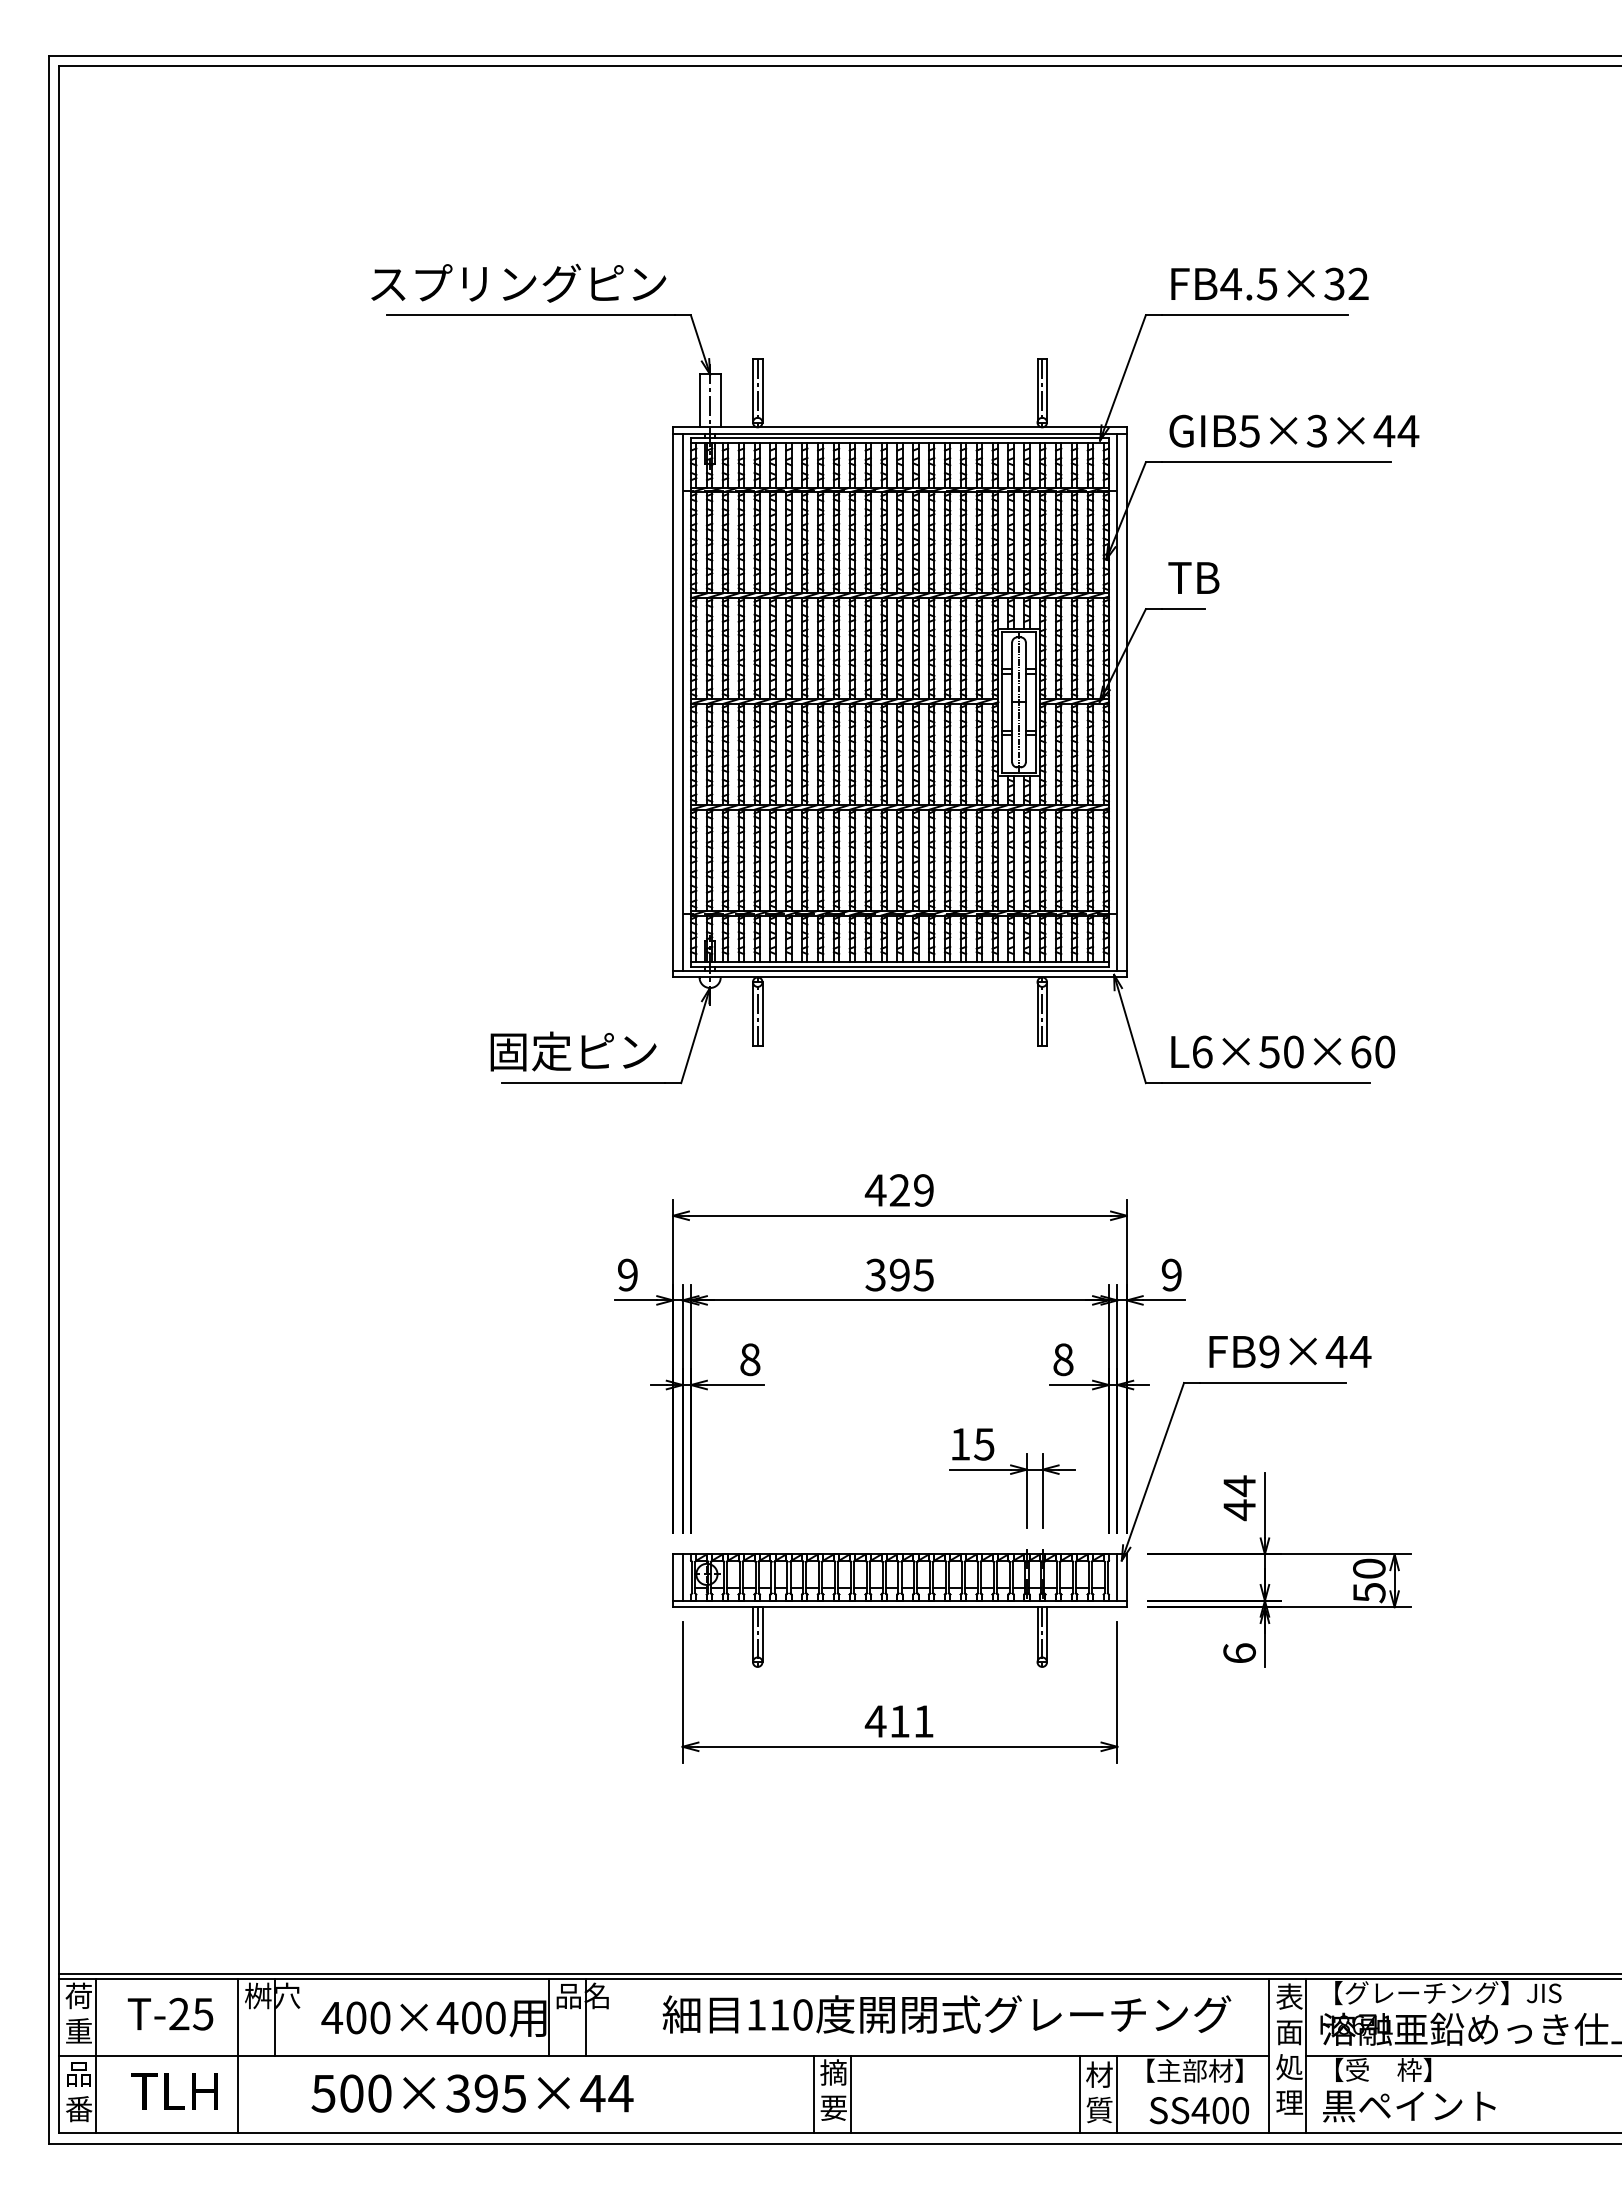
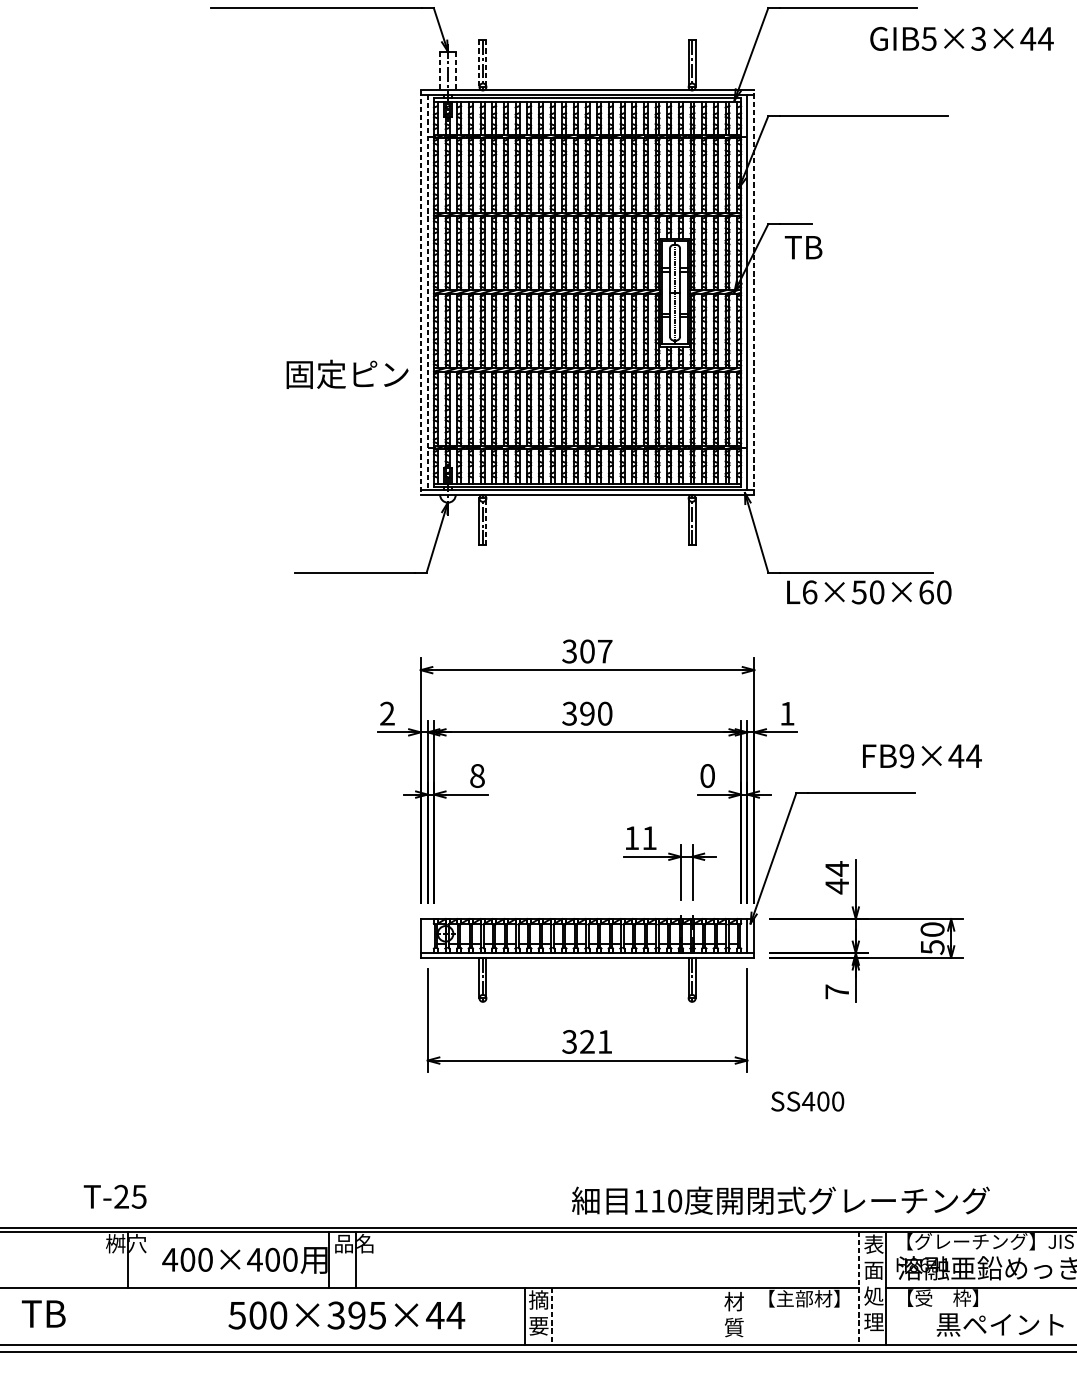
line: (752, 390) -> (479, 63), solid -> dashed
line: (762, 390) -> (486, 63), solid -> dashed
line: (699, 401) -> (440, 71), solid -> dashed
line: (720, 401) -> (455, 71), solid -> dashed
text: (1294, 430) -> (962, 38), moved
text: (1193, 577) -> (803, 247), moved
line: (1126, 701) -> (754, 292), solid -> dashed
line: (673, 702) -> (421, 292), solid -> dashed
line: (682, 702) -> (427, 292), solid -> dashed
line: (762, 1013) -> (486, 521), solid -> dashed
text: (573, 1051) -> (347, 374), moved
text: (1283, 1051) -> (869, 592), moved
text: (898, 1190) -> (586, 651), 429 -> 307
text: (923, 1274) -> (604, 713), 395 -> 390
text: (1171, 1274) -> (787, 713), 9 -> 1
text: (627, 1275) -> (387, 714), 9 -> 2
text: (1290, 1351) -> (922, 755), moved
text: (1063, 1359) -> (707, 775), 8 -> 0
text: (984, 1444) -> (649, 838), 15 -> 11
line: (682, 1577) -> (427, 936), removed
text: (1239, 1653) -> (837, 991), 6 -> 7
text: (886, 1721) -> (577, 1041), 411 -> 321
text: (170, 2013) -> (115, 1196), moved
text: (946, 2014) -> (780, 1200), moved
line: (238, 2056) -> (101, 1288), removed
line: (1269, 2056) -> (859, 1288), solid -> dashed
text: (173, 2091) -> (53, 1313), TLH -> TB
text: (472, 2093) -> (346, 1315), moved
line: (1080, 2094) -> (720, 1316), removed
line: (1117, 2094) -> (747, 1316), removed
line: (851, 2095) -> (551, 1316), solid -> dashed
text: (1409, 2106) -> (1000, 1325), moved
text: (1199, 2110) -> (807, 1101), moved

